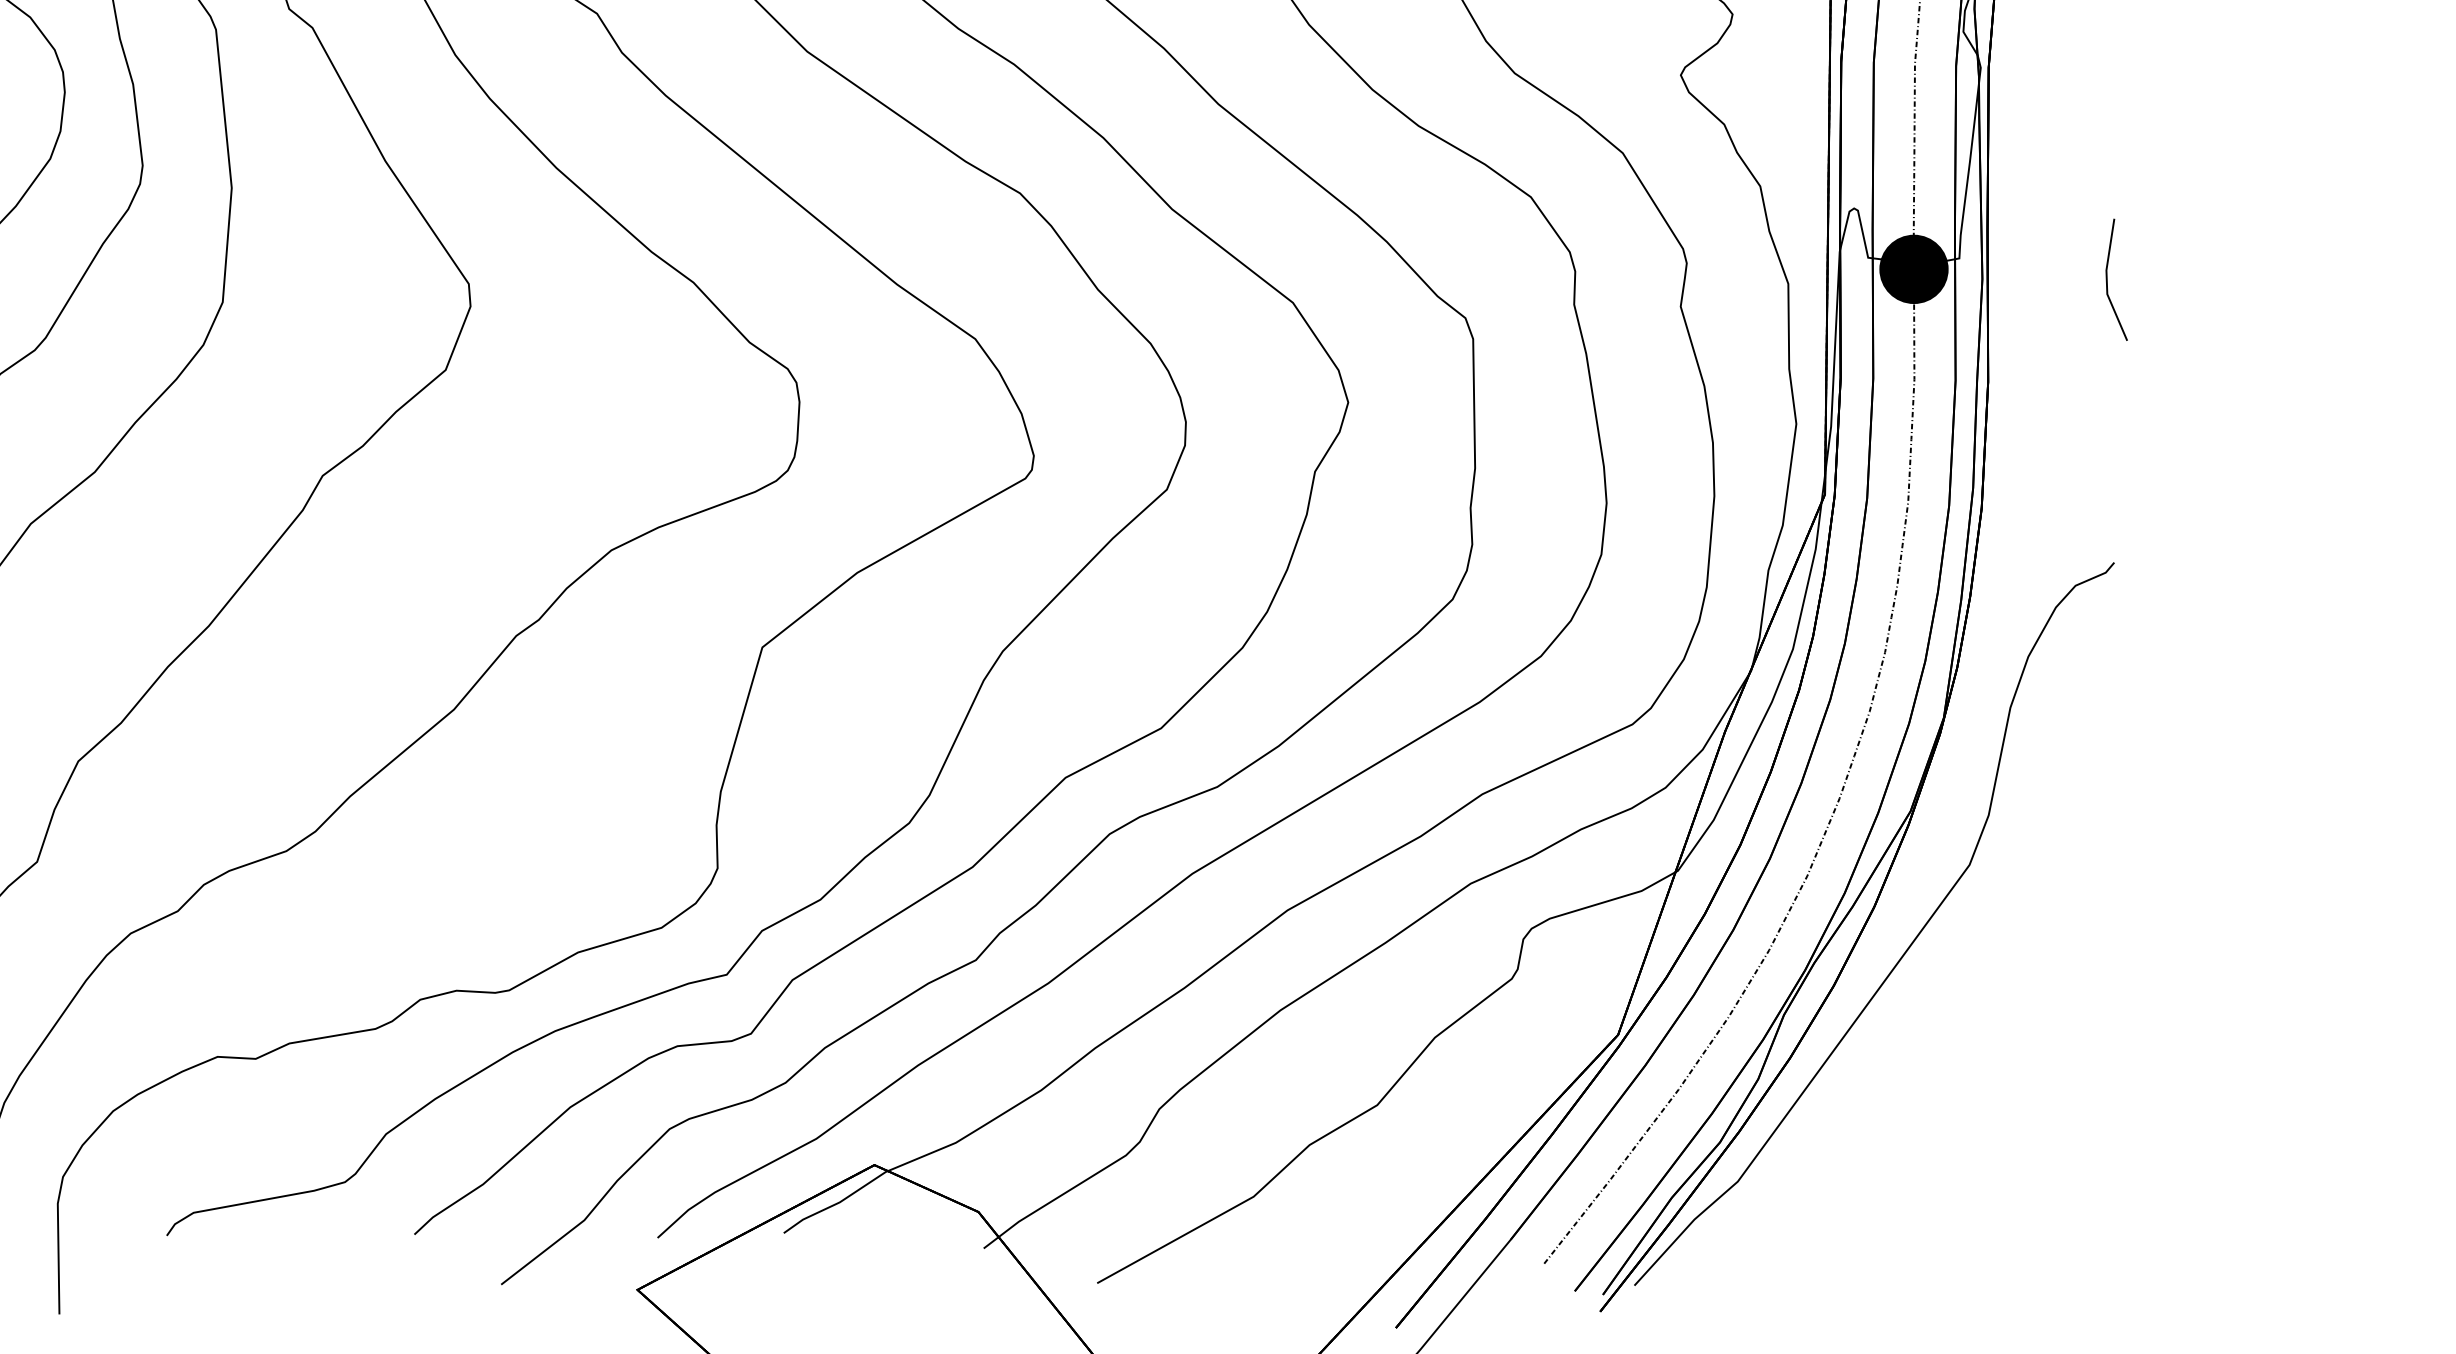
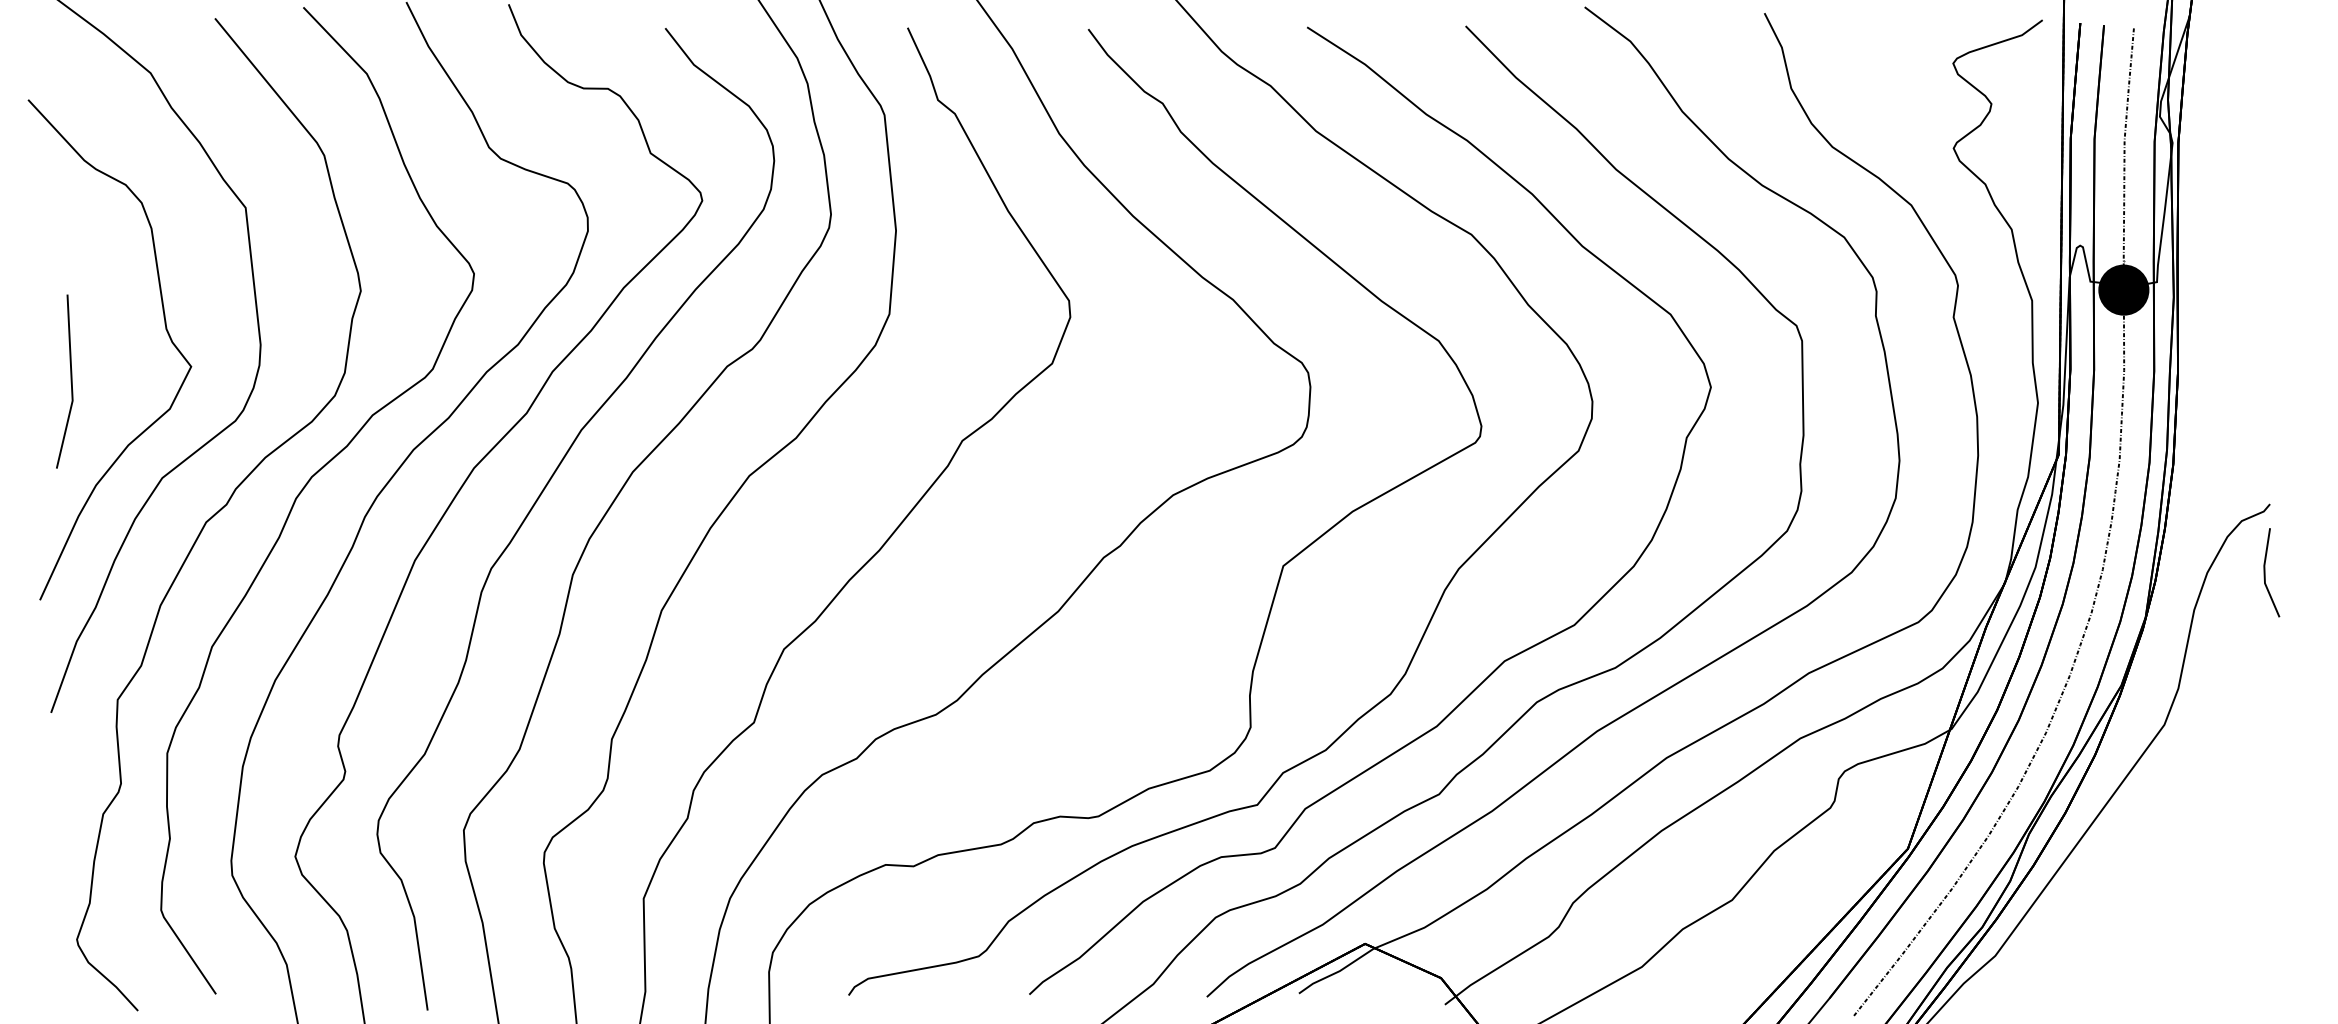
line: (2108, 279) -> (2265, 572), moved

